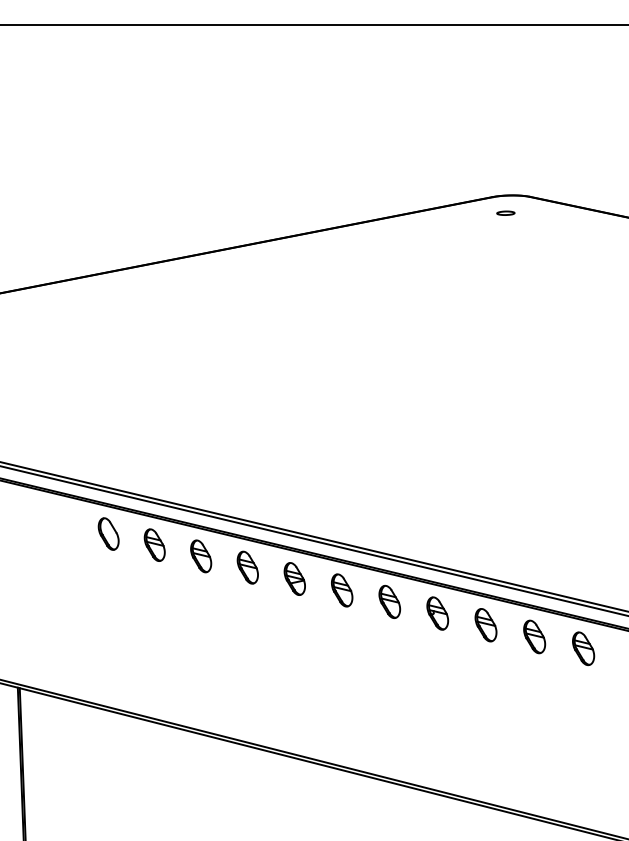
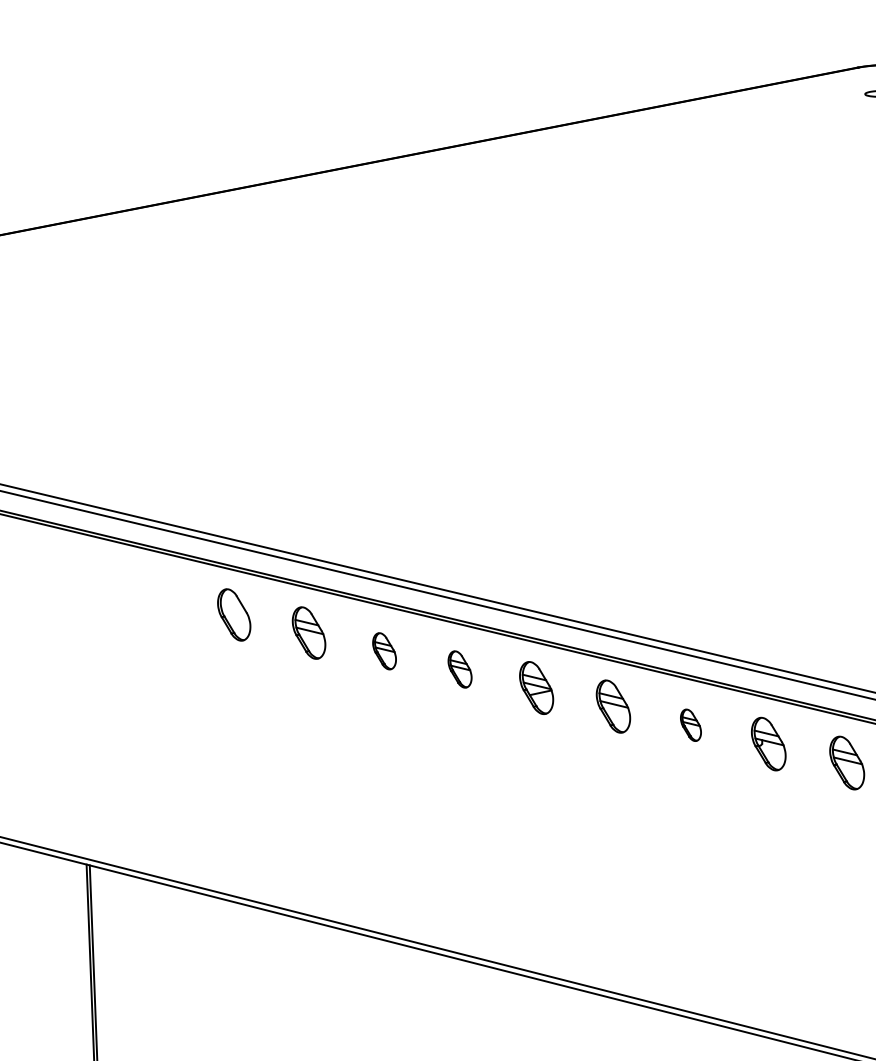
part: (201, 556) -> (384, 651), size x0.7
part: (247, 567) -> (459, 669), size x0.7
part: (389, 601) -> (690, 724), size x0.6

